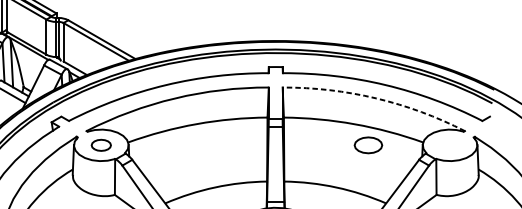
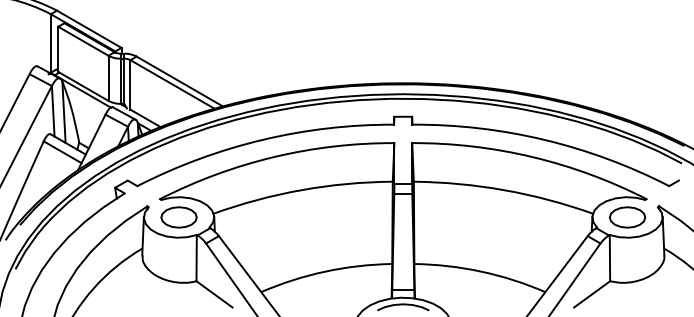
arc: (376, 98) -> (532, 157), dashed -> solid
part: (100, 145) -> (178, 217), size x1.43
part: (368, 145) -> (627, 217), moved

